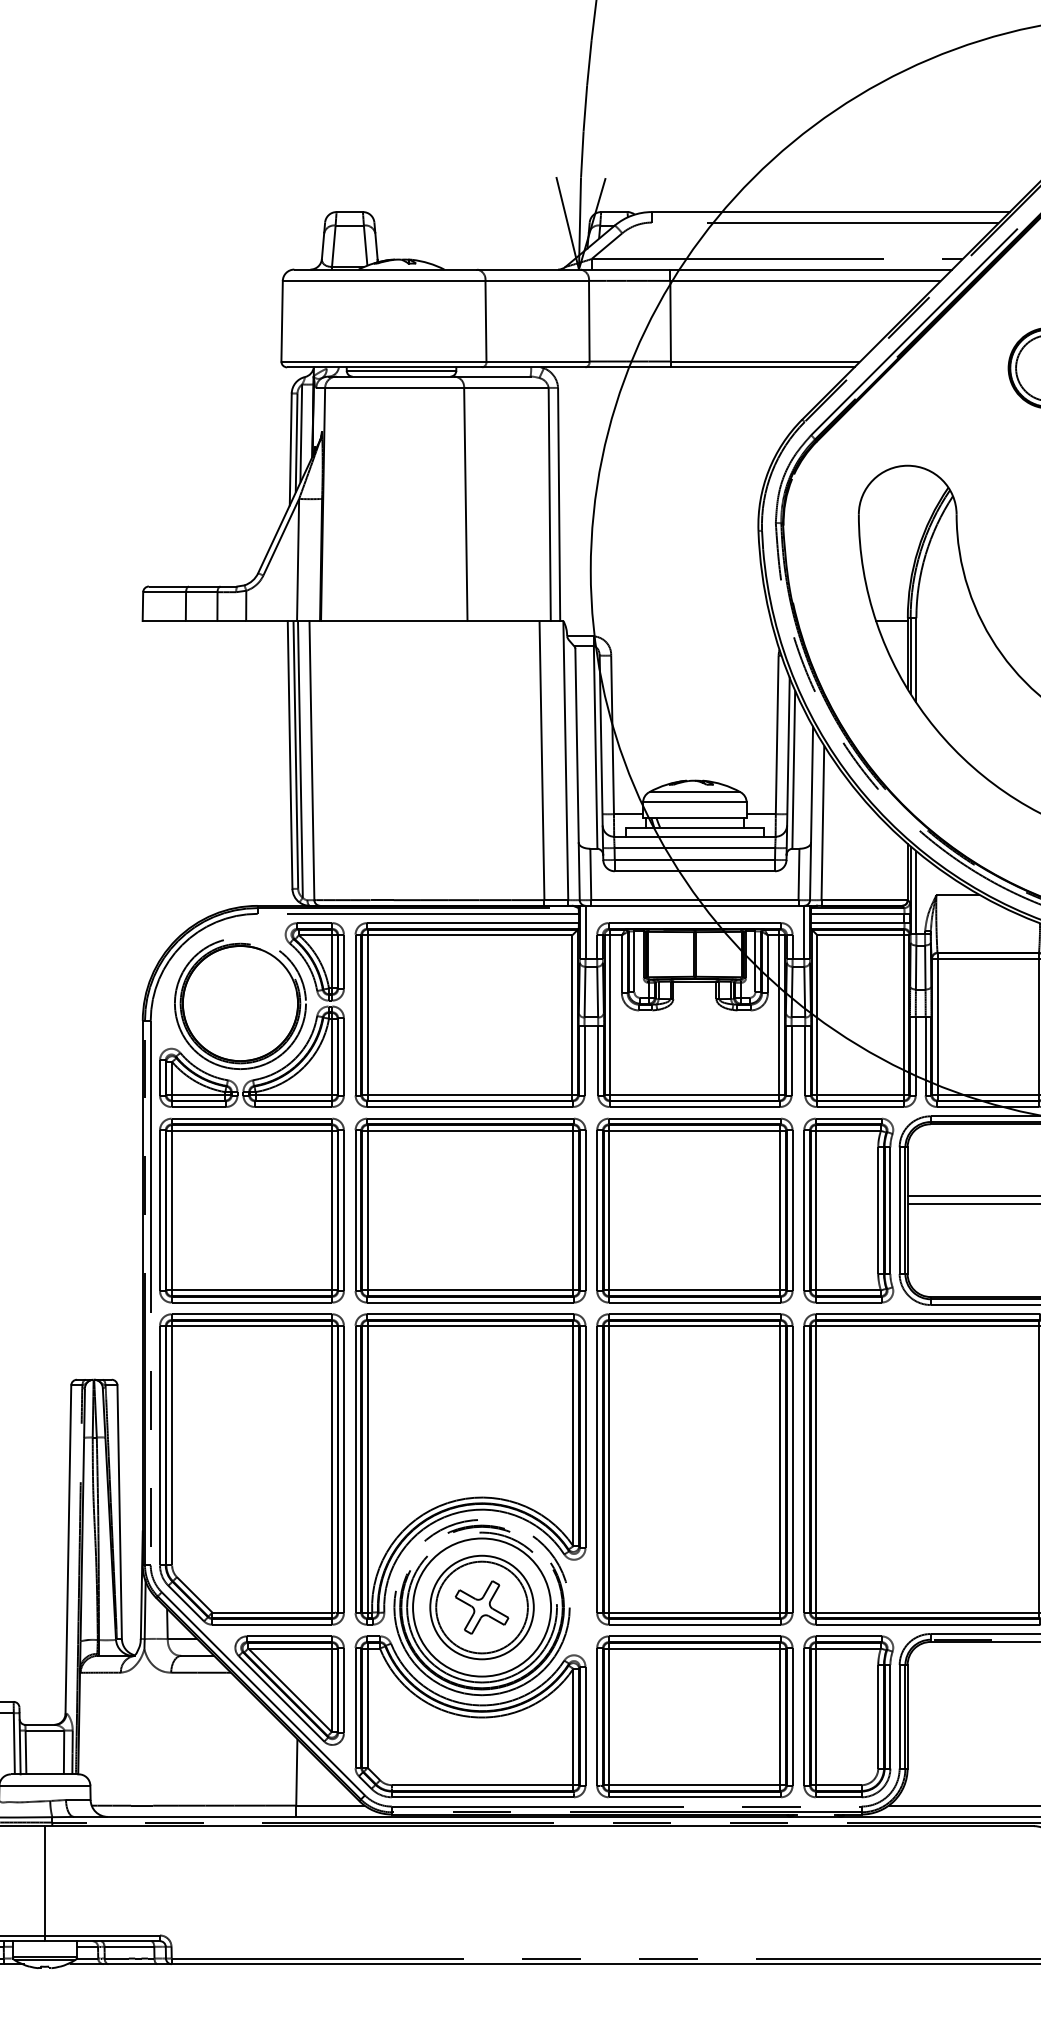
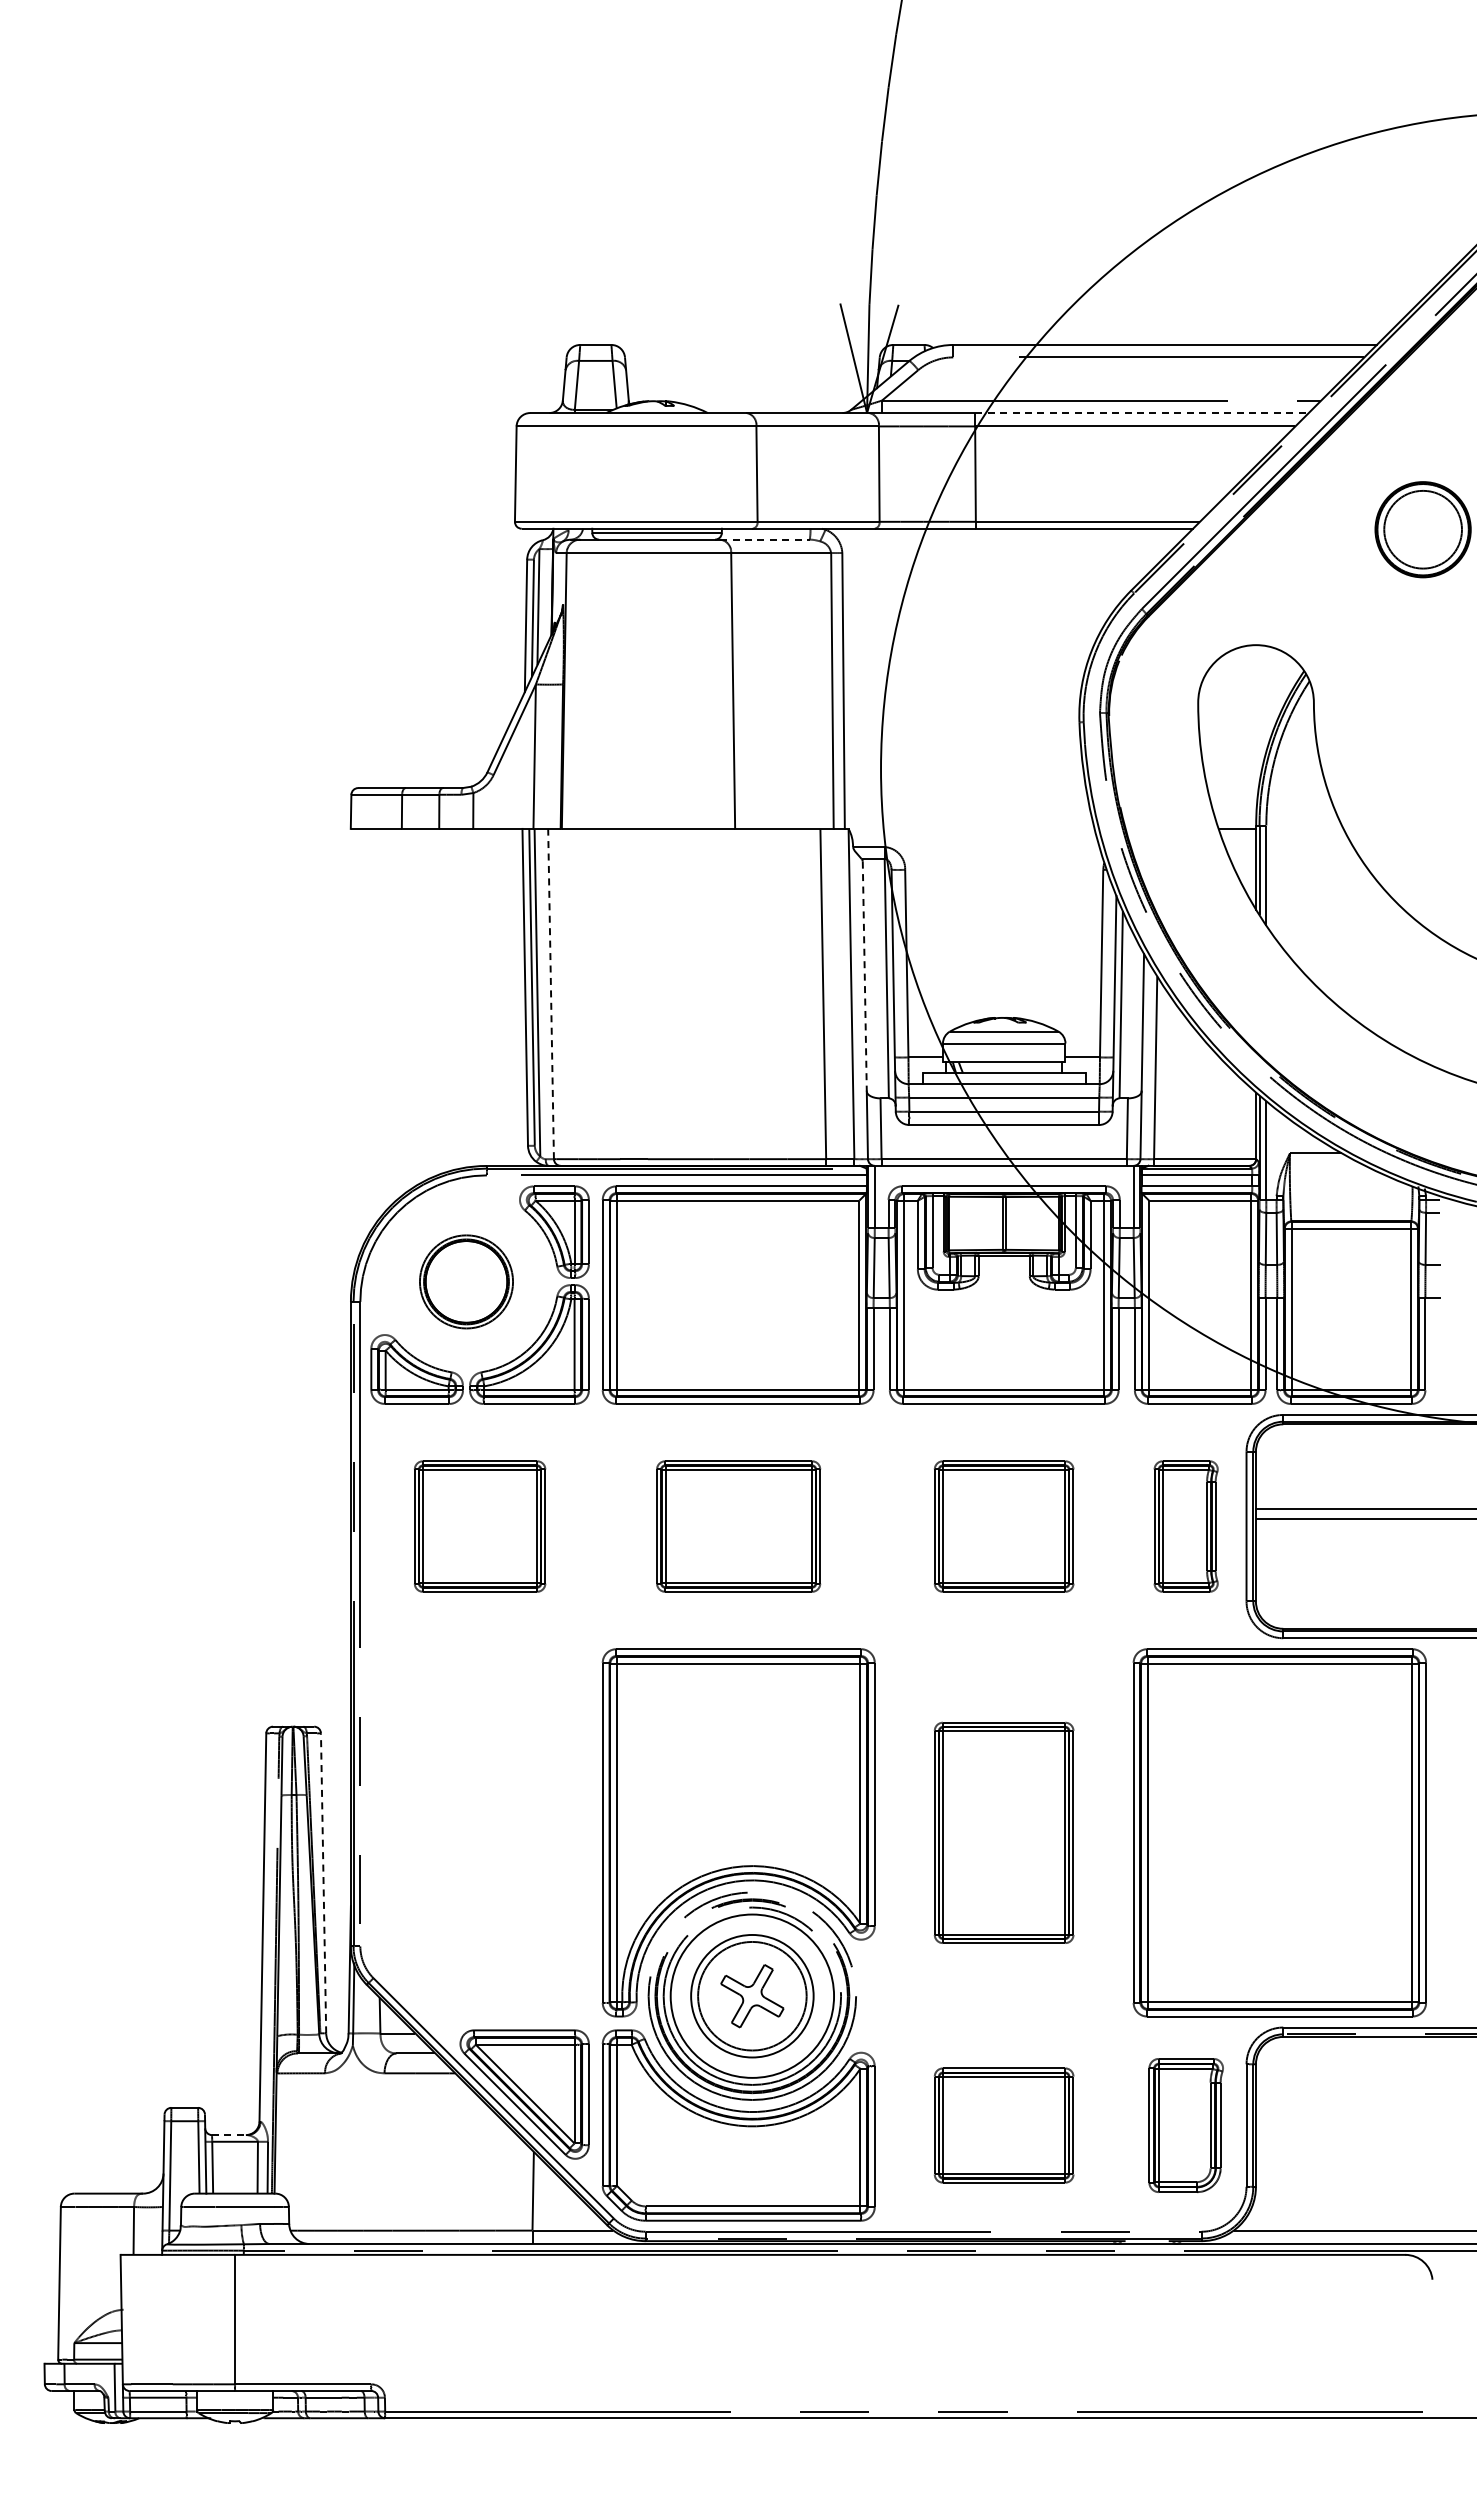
line: (810, 269) -> (1141, 413), solid -> dashed
line: (492, 376) -> (764, 539), solid -> dashed
line: (576, 745) -> (864, 976), solid -> dashed
line: (312, 760) -> (551, 993), solid -> dashed
part: (240, 1004) -> (466, 1282), size x0.6
part: (251, 1210) -> (479, 1526), size x0.6
part: (470, 1210) -> (738, 1526), size x0.6
part: (694, 1210) -> (1003, 1526), size x0.6
part: (848, 1210) -> (1185, 1526), size x0.6
part: (251, 1469) -> (479, 1832), removed
part: (694, 1469) -> (1003, 1832), size x0.6
line: (119, 1511) -> (323, 1882), solid -> dashed
part: (694, 1716) -> (1003, 2125), size x0.6
part: (848, 1716) -> (1185, 2125), size x0.7
line: (40, 1725) -> (229, 2135), solid -> dashed

